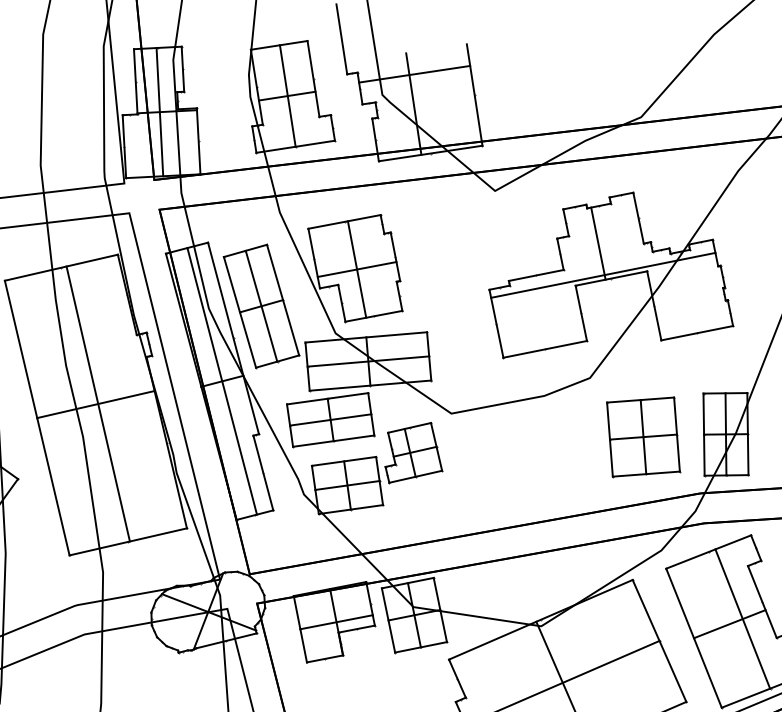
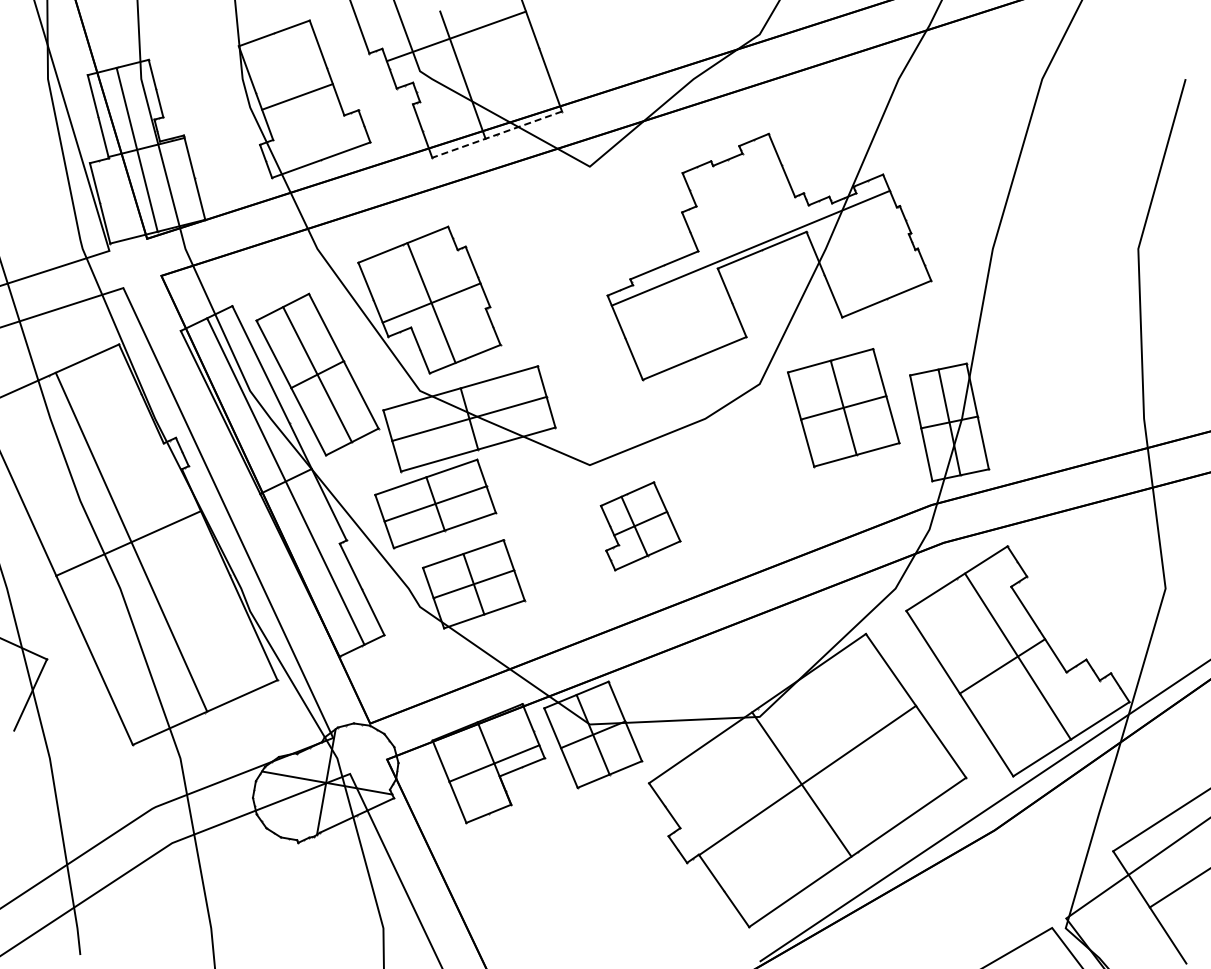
line: (288, 95) -> (298, 96), removed
line: (430, 153) -> (497, 134), solid -> dashed
line: (598, 243) -> (736, 208), removed
part: (643, 437) -> (843, 408), moved
part: (414, 453) -> (640, 526), moved

